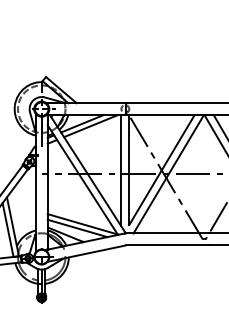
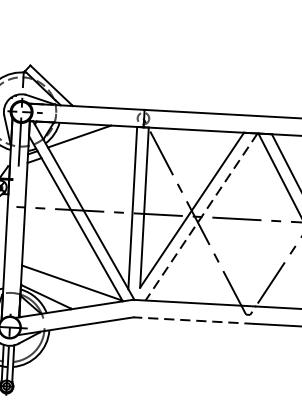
line: (90, 126) -> (91, 141), removed
line: (168, 174) -> (201, 217), solid -> dashed
line: (77, 228) -> (64, 288), removed
line: (166, 245) -> (192, 320), solid -> dashed

